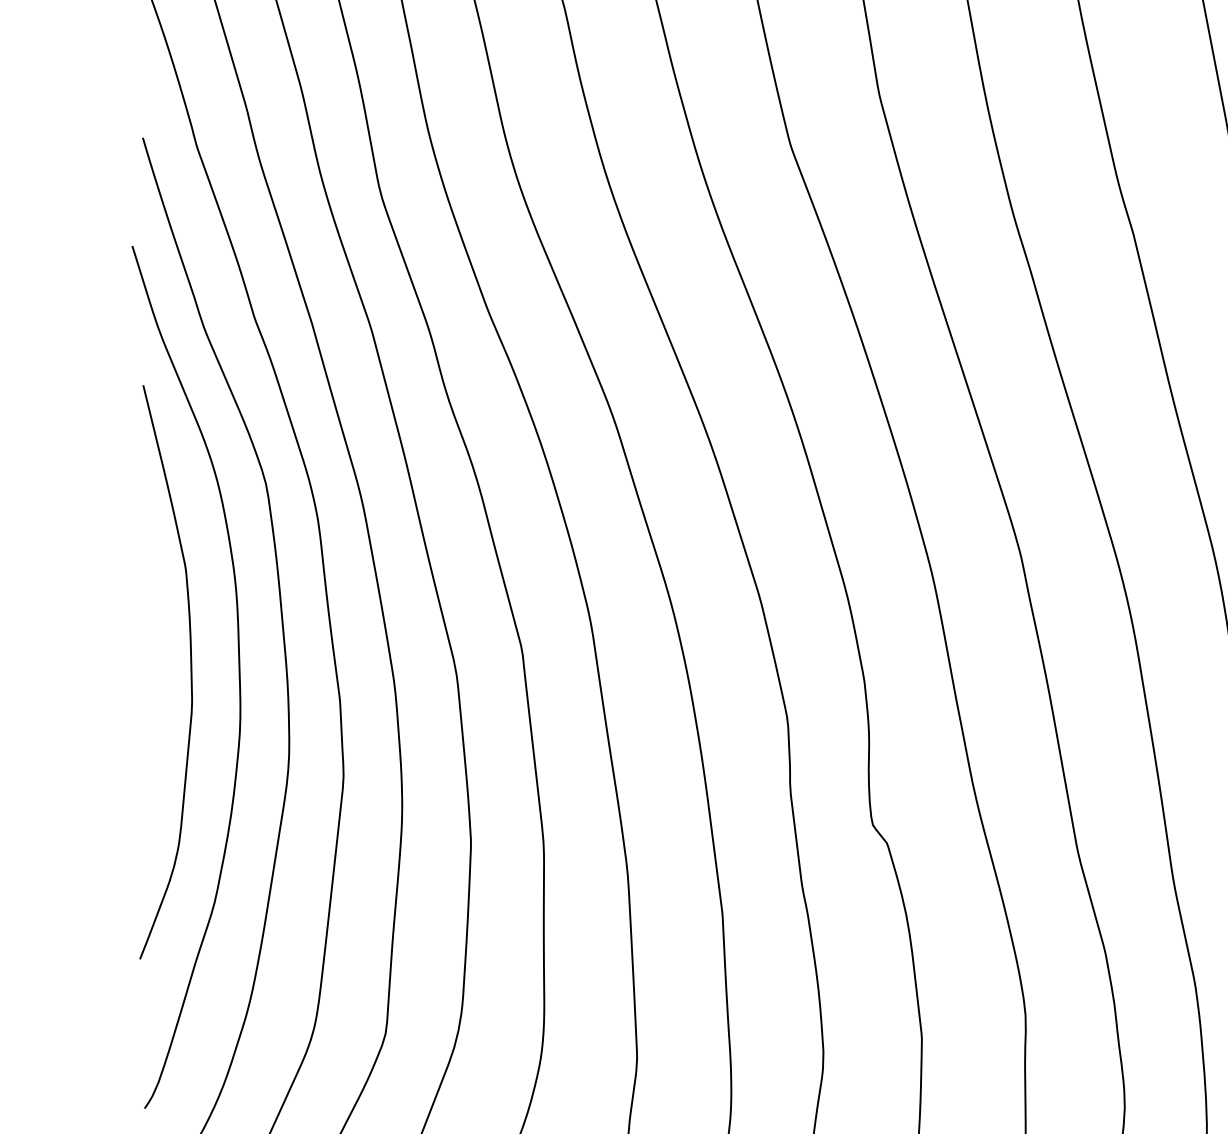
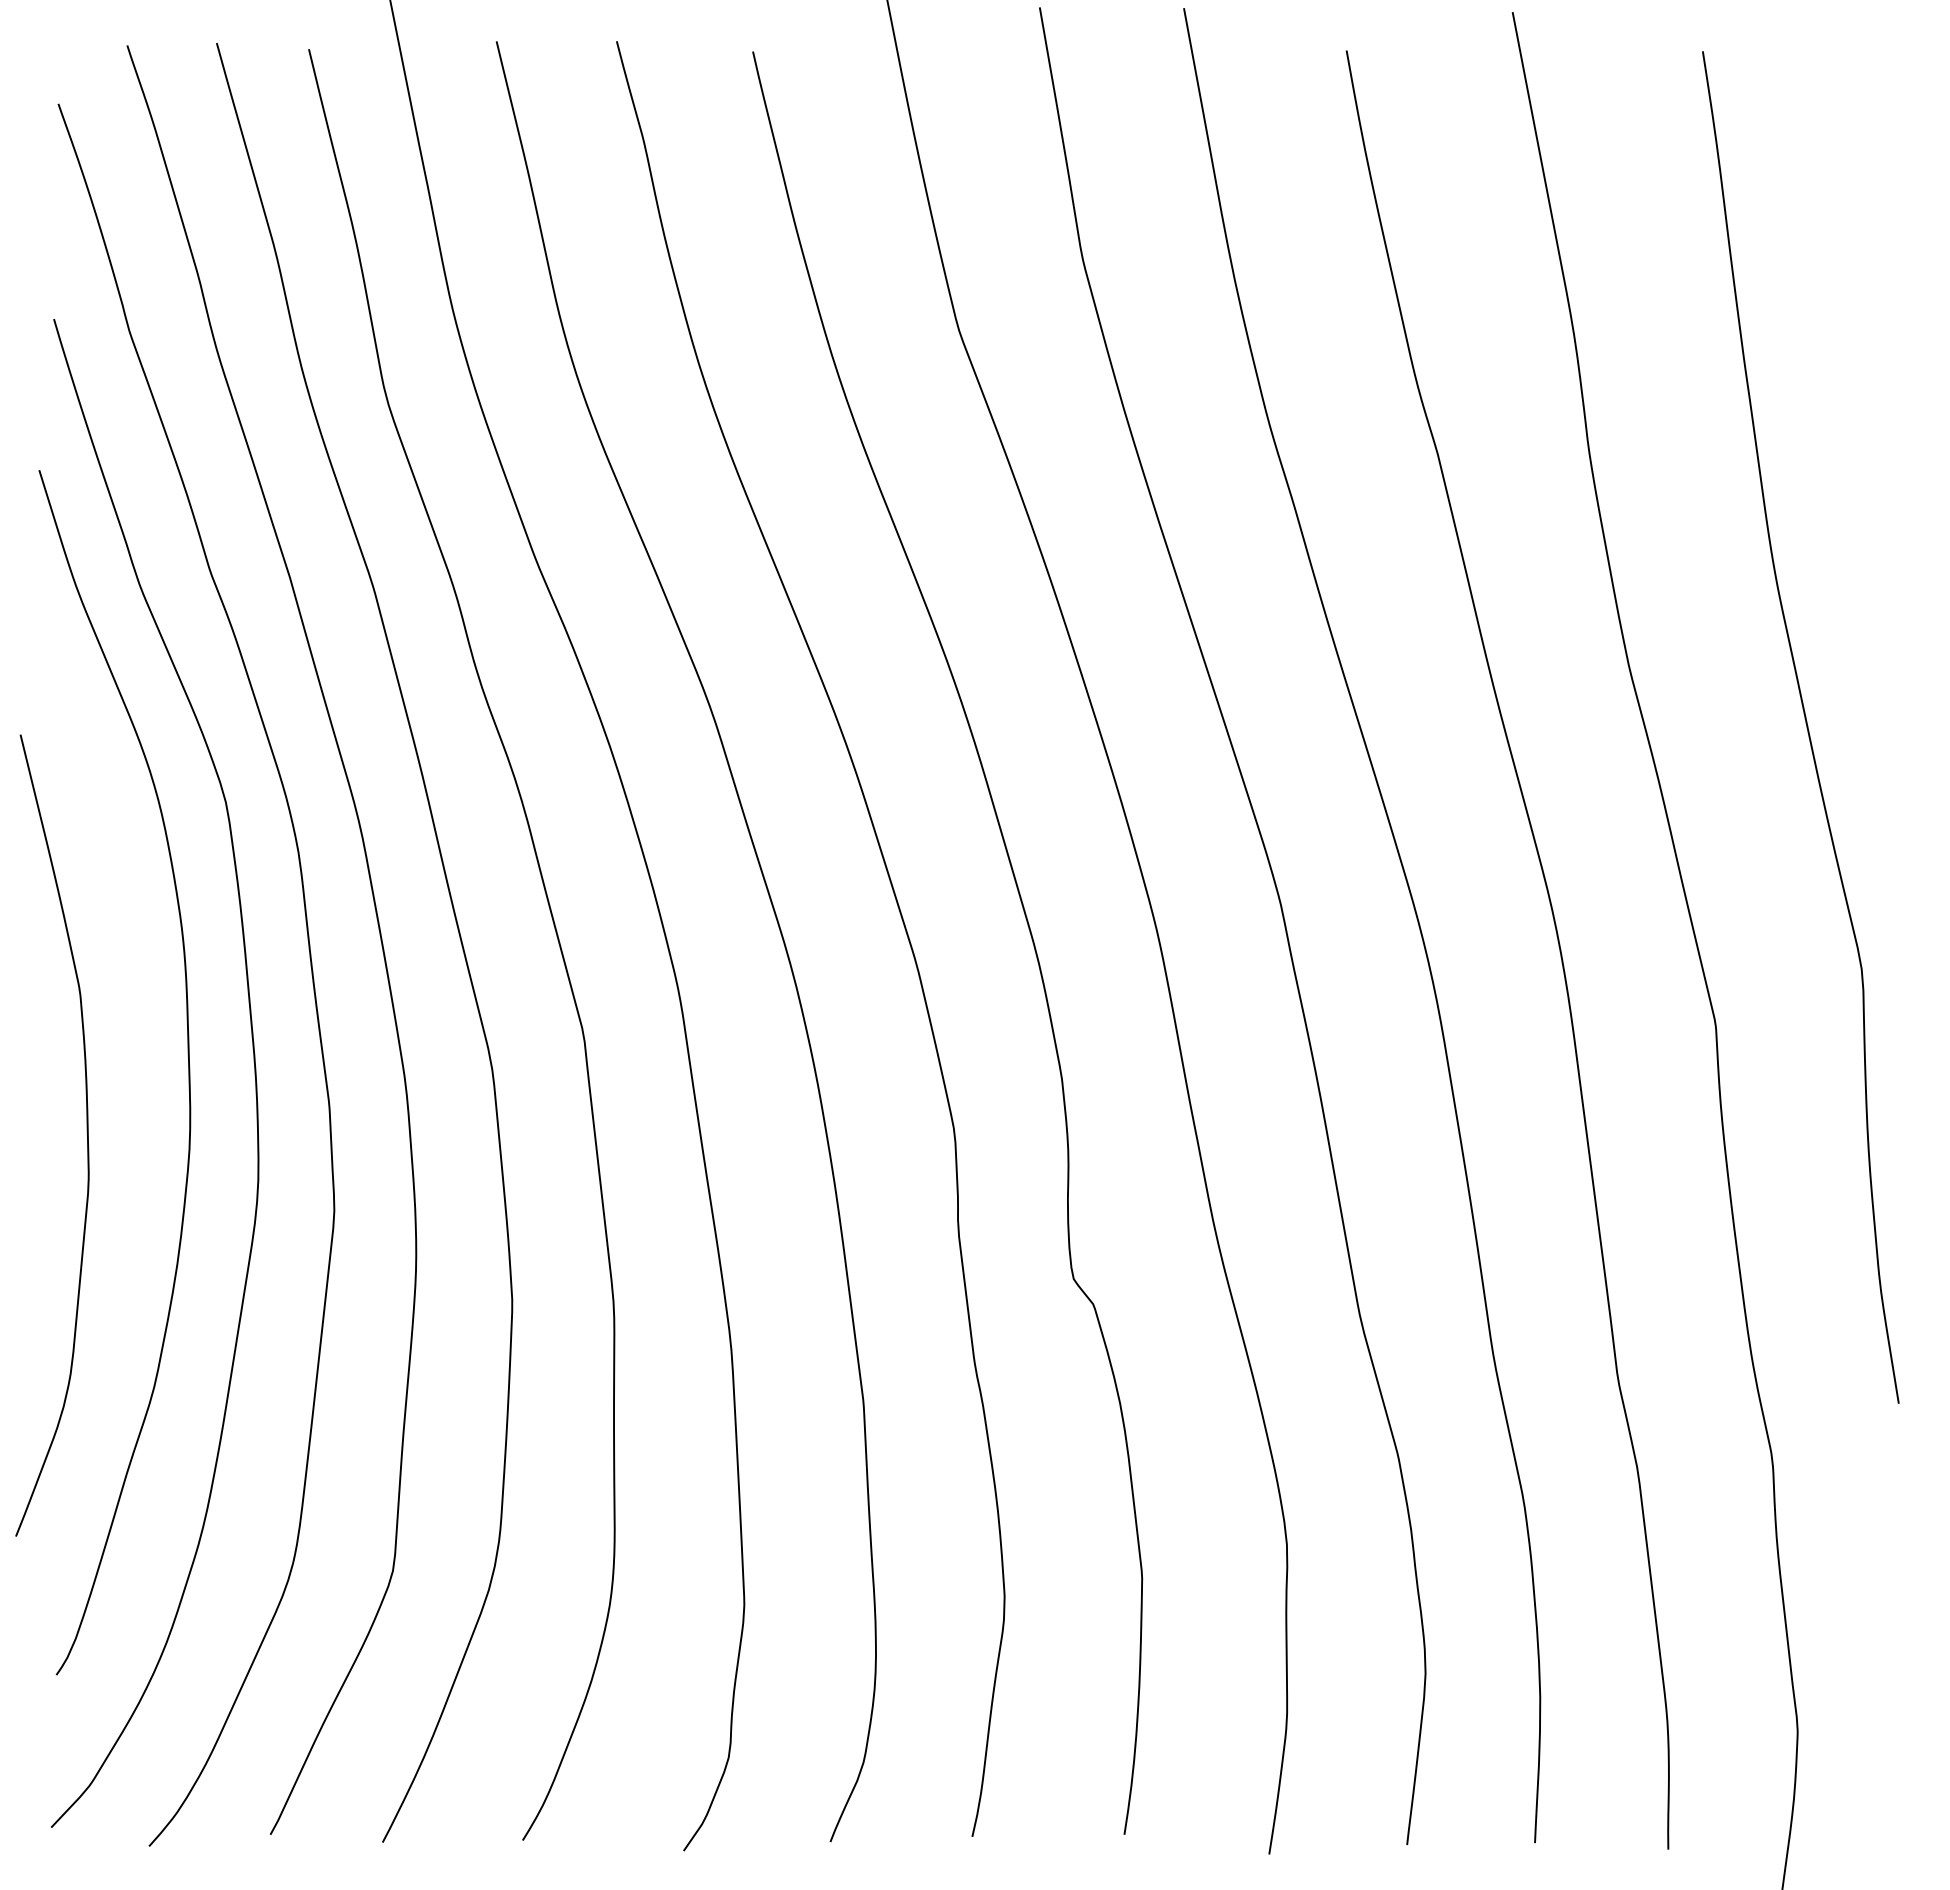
curve: (190, 670) -> (86, 1132), moved

